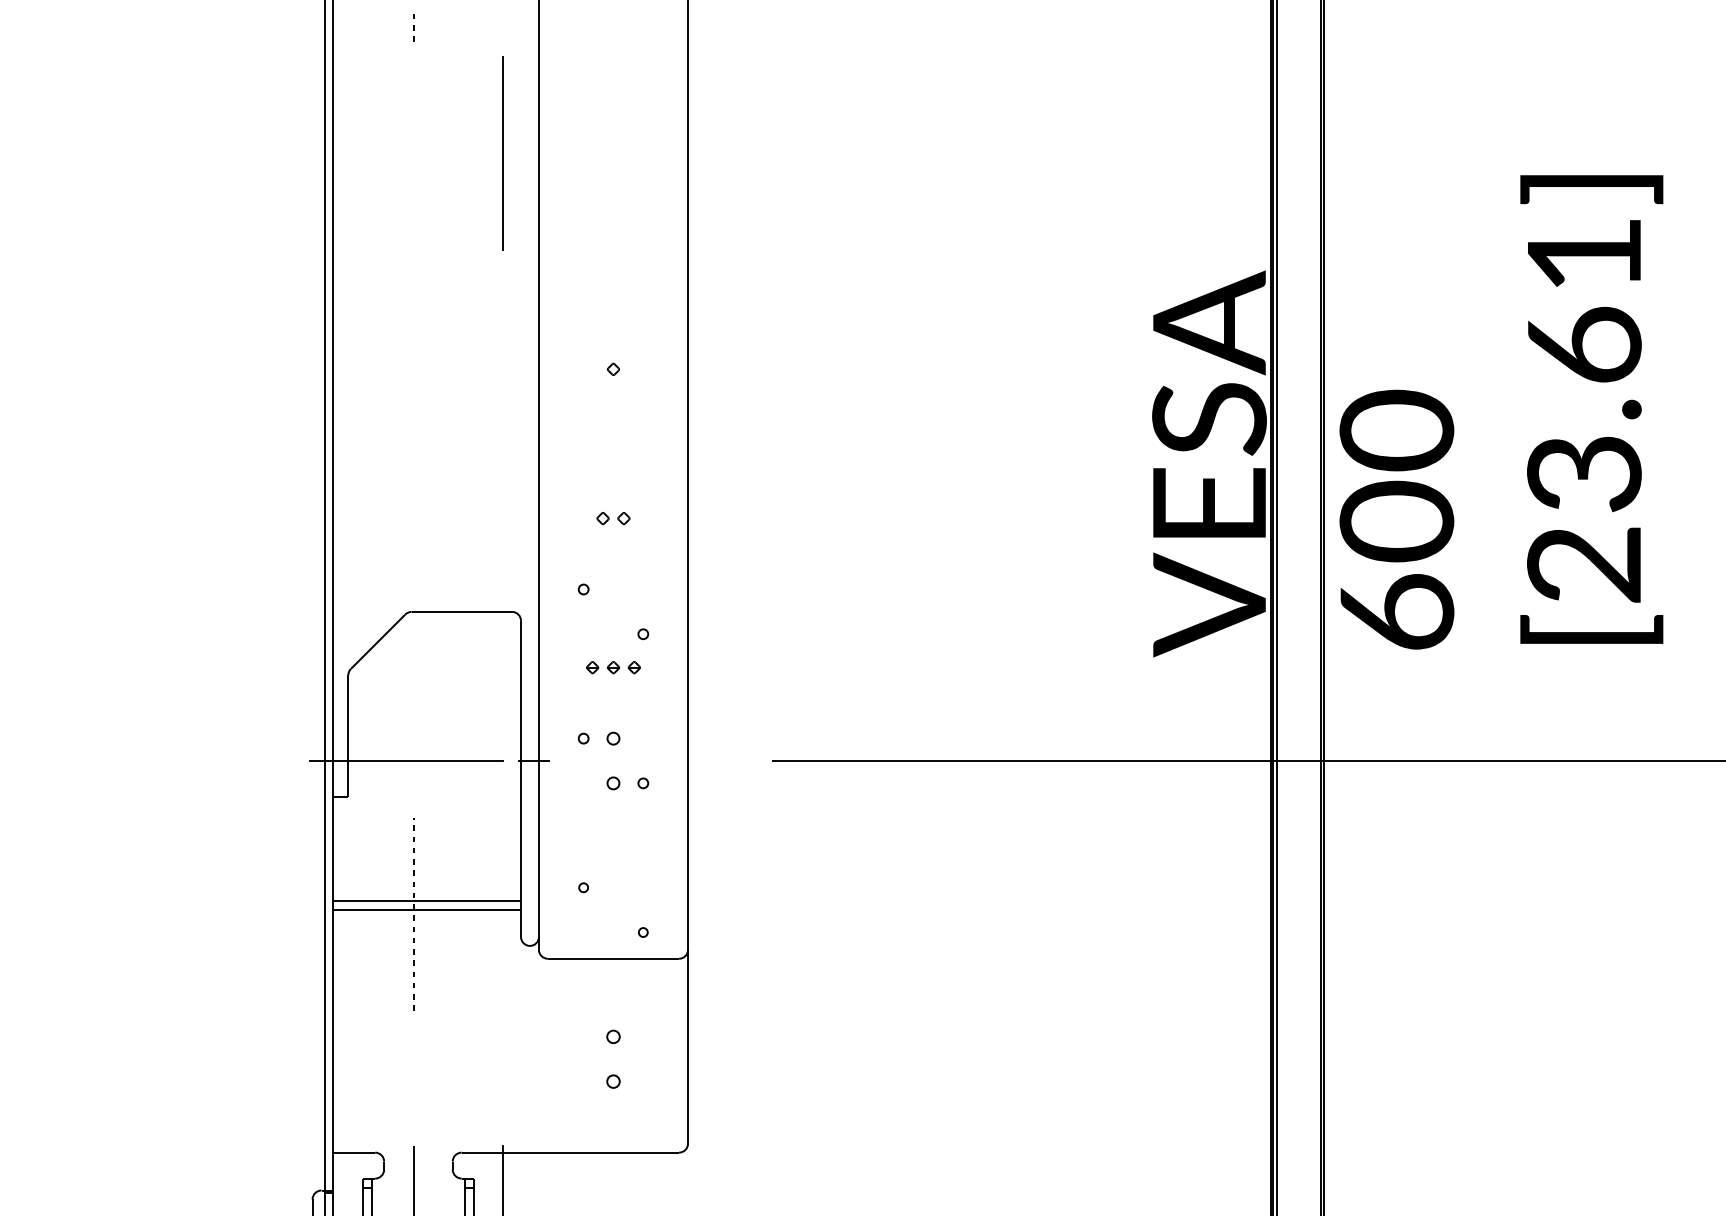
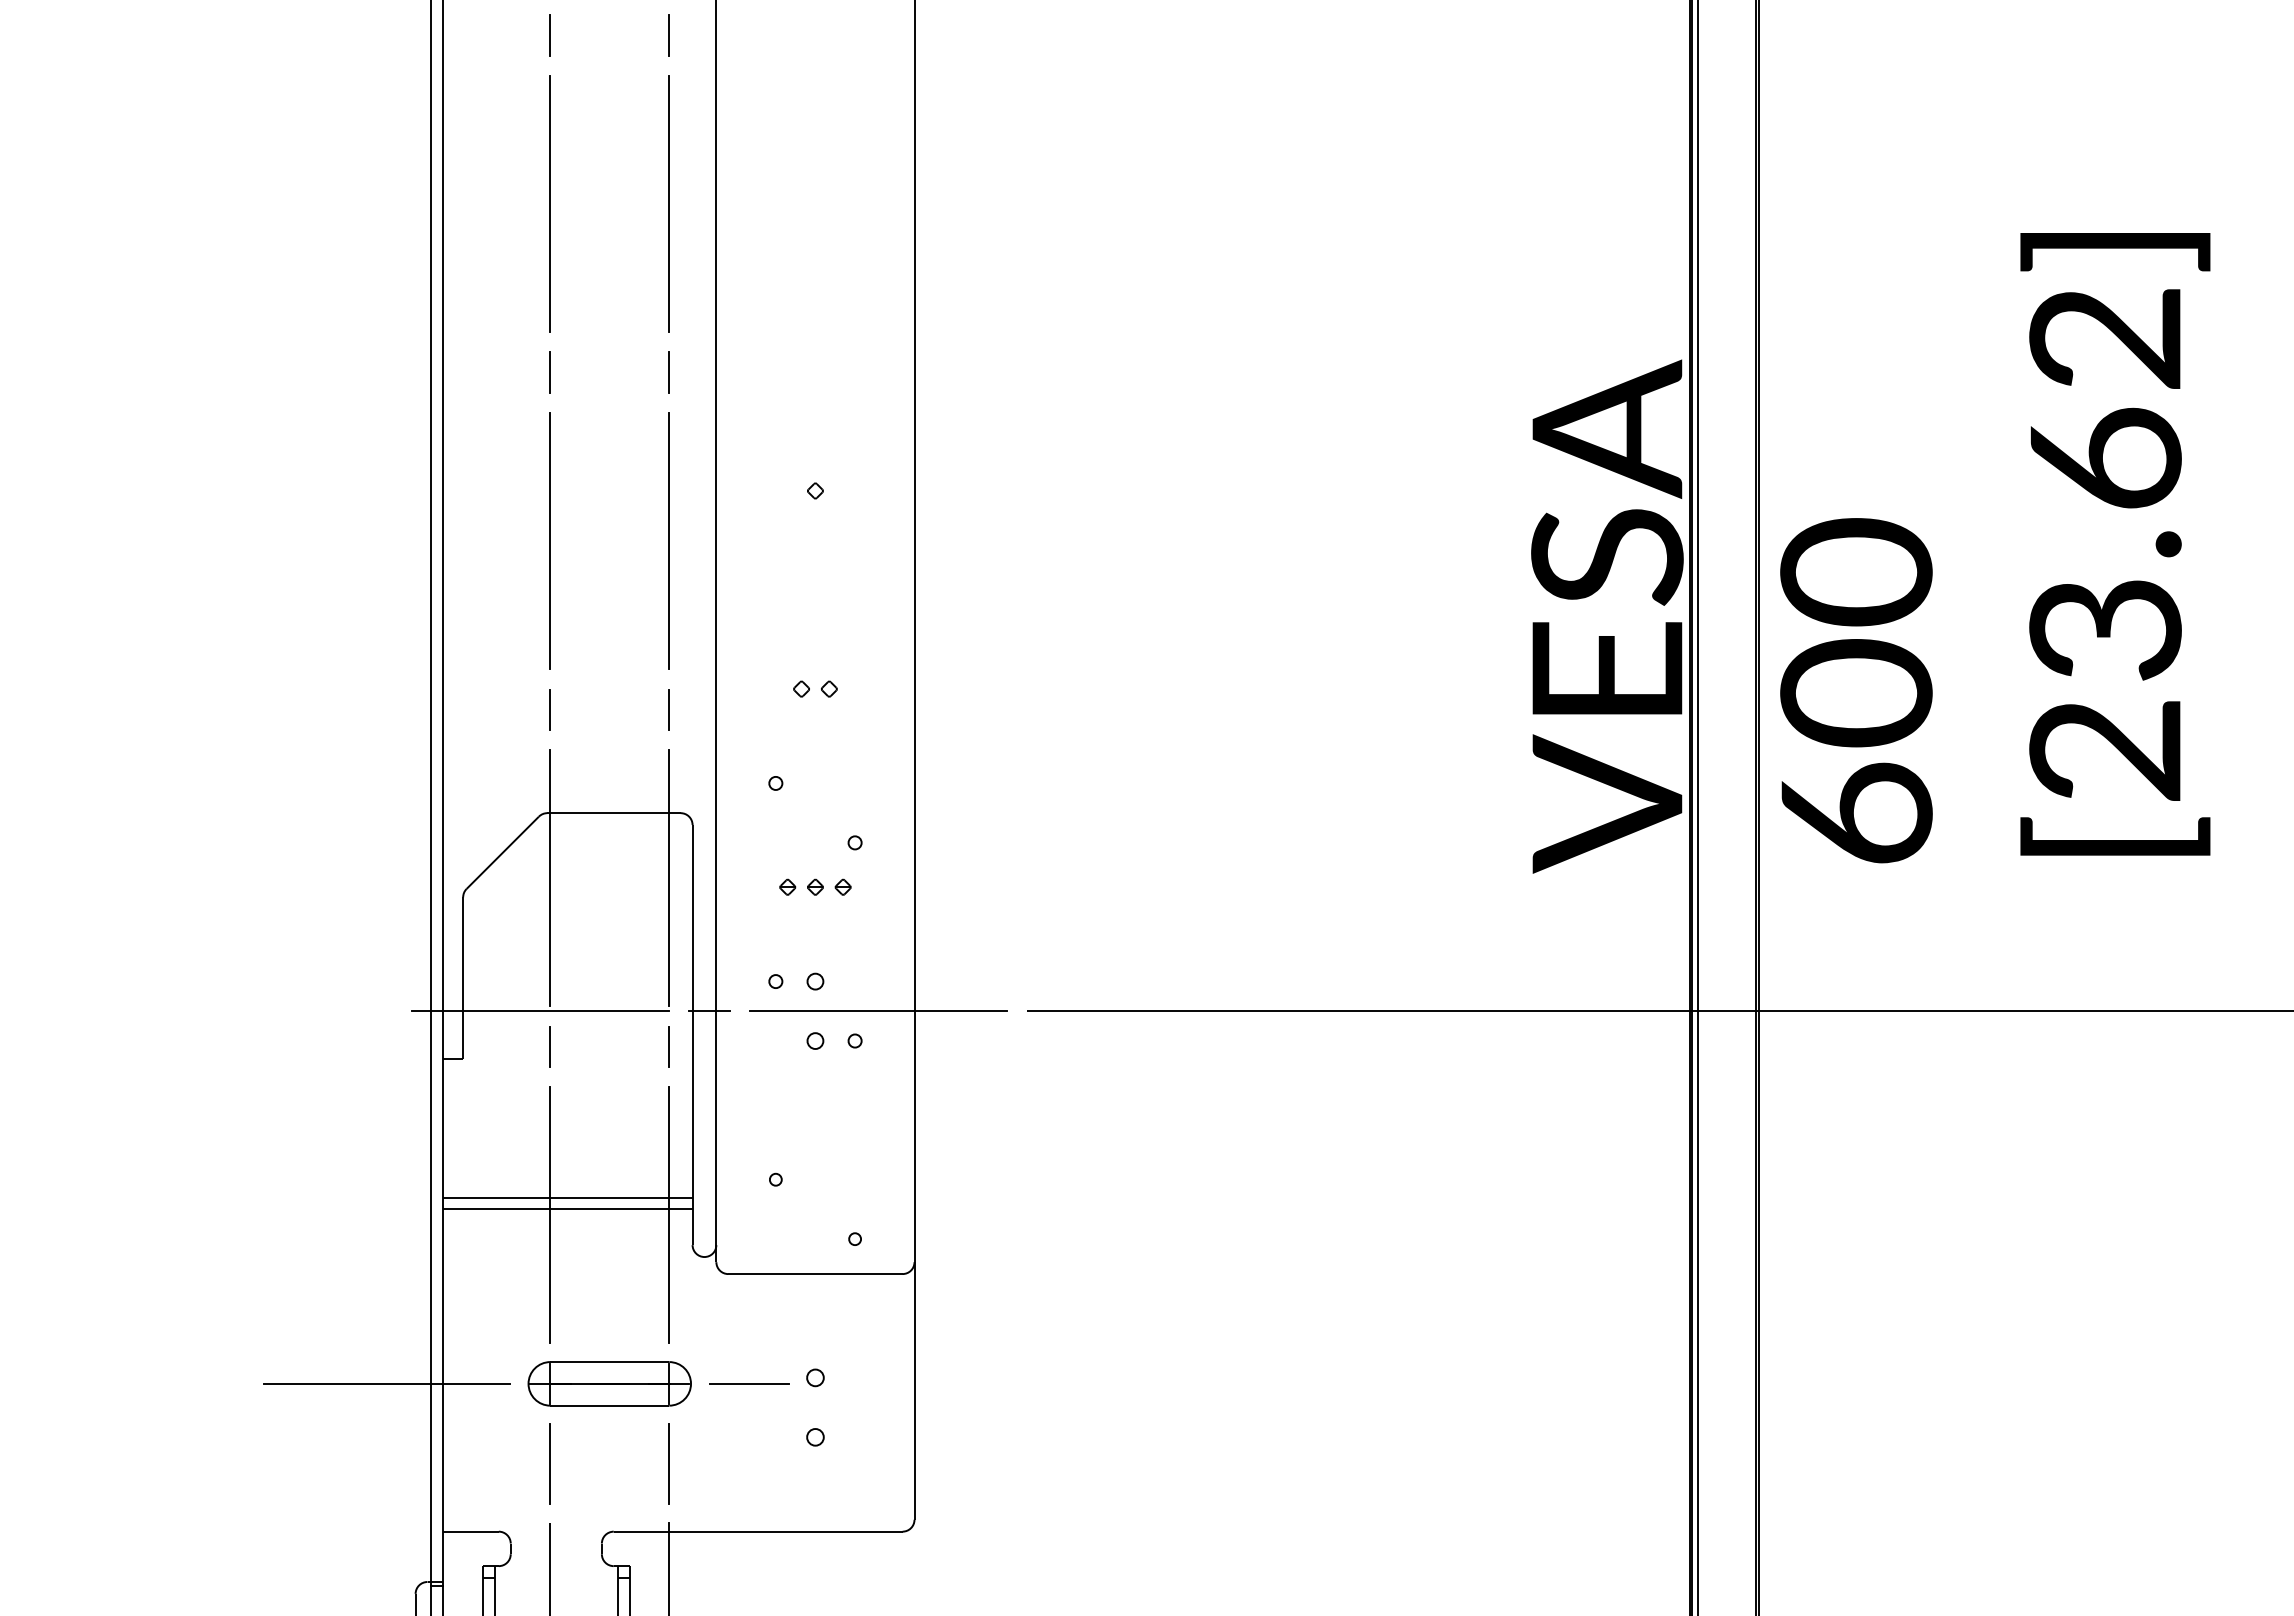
line: (414, 26) -> (550, 35), dashed -> solid
line: (503, 26) -> (669, 35), added
line: (414, 153) -> (550, 204), added
text: (1583, 254) -> (2104, 338), [23.61] -> [23.62]
line: (414, 280) -> (550, 372), added
line: (503, 280) -> (669, 372), added
line: (414, 407) -> (550, 541), added
line: (503, 407) -> (669, 541), added
line: (414, 533) -> (550, 709), added
line: (503, 533) -> (669, 709), added
line: (414, 661) -> (550, 878), added
line: (503, 661) -> (669, 878), added
line: (660, 761) -> (878, 1011), added
line: (414, 787) -> (550, 1046), added
line: (502, 787) -> (668, 1046), added
line: (414, 913) -> (550, 1214), dashed -> solid
line: (503, 914) -> (669, 1215), added
line: (290, 1041) -> (386, 1383), added
part: (458, 1041) -> (609, 1383), added
line: (563, 1041) -> (748, 1383), added
line: (414, 1101) -> (550, 1463), added
line: (503, 1101) -> (669, 1463), added

